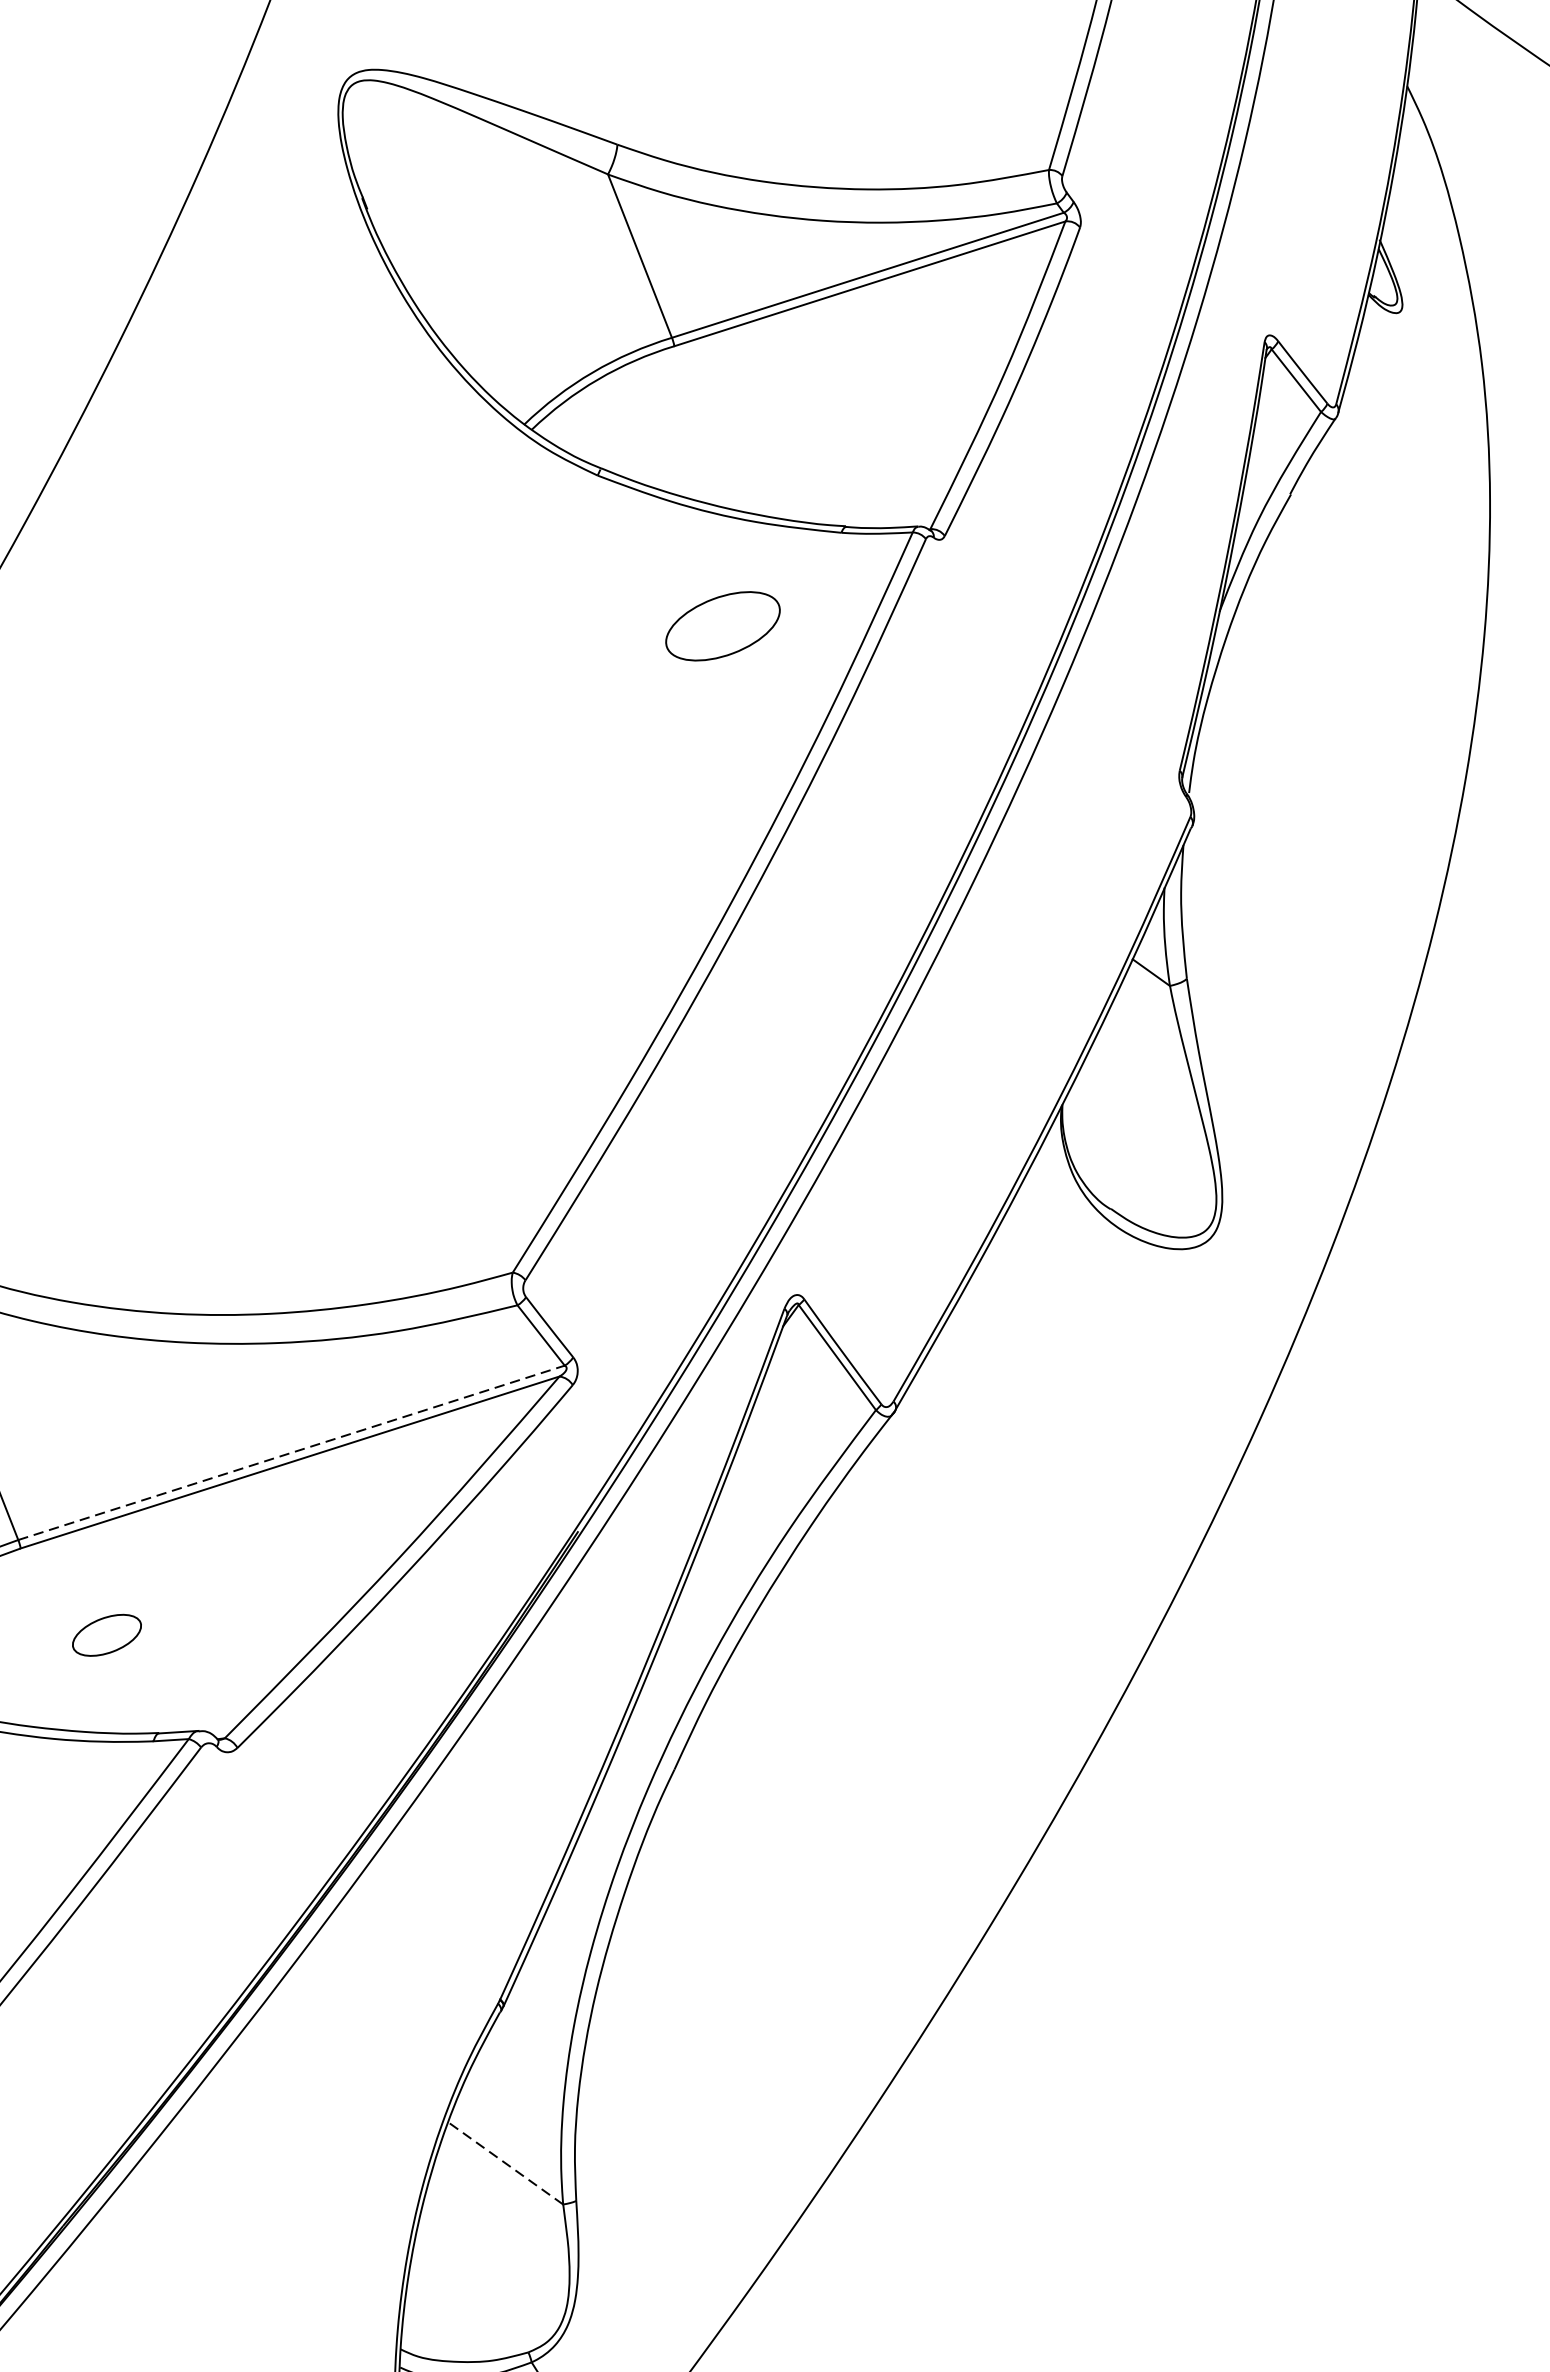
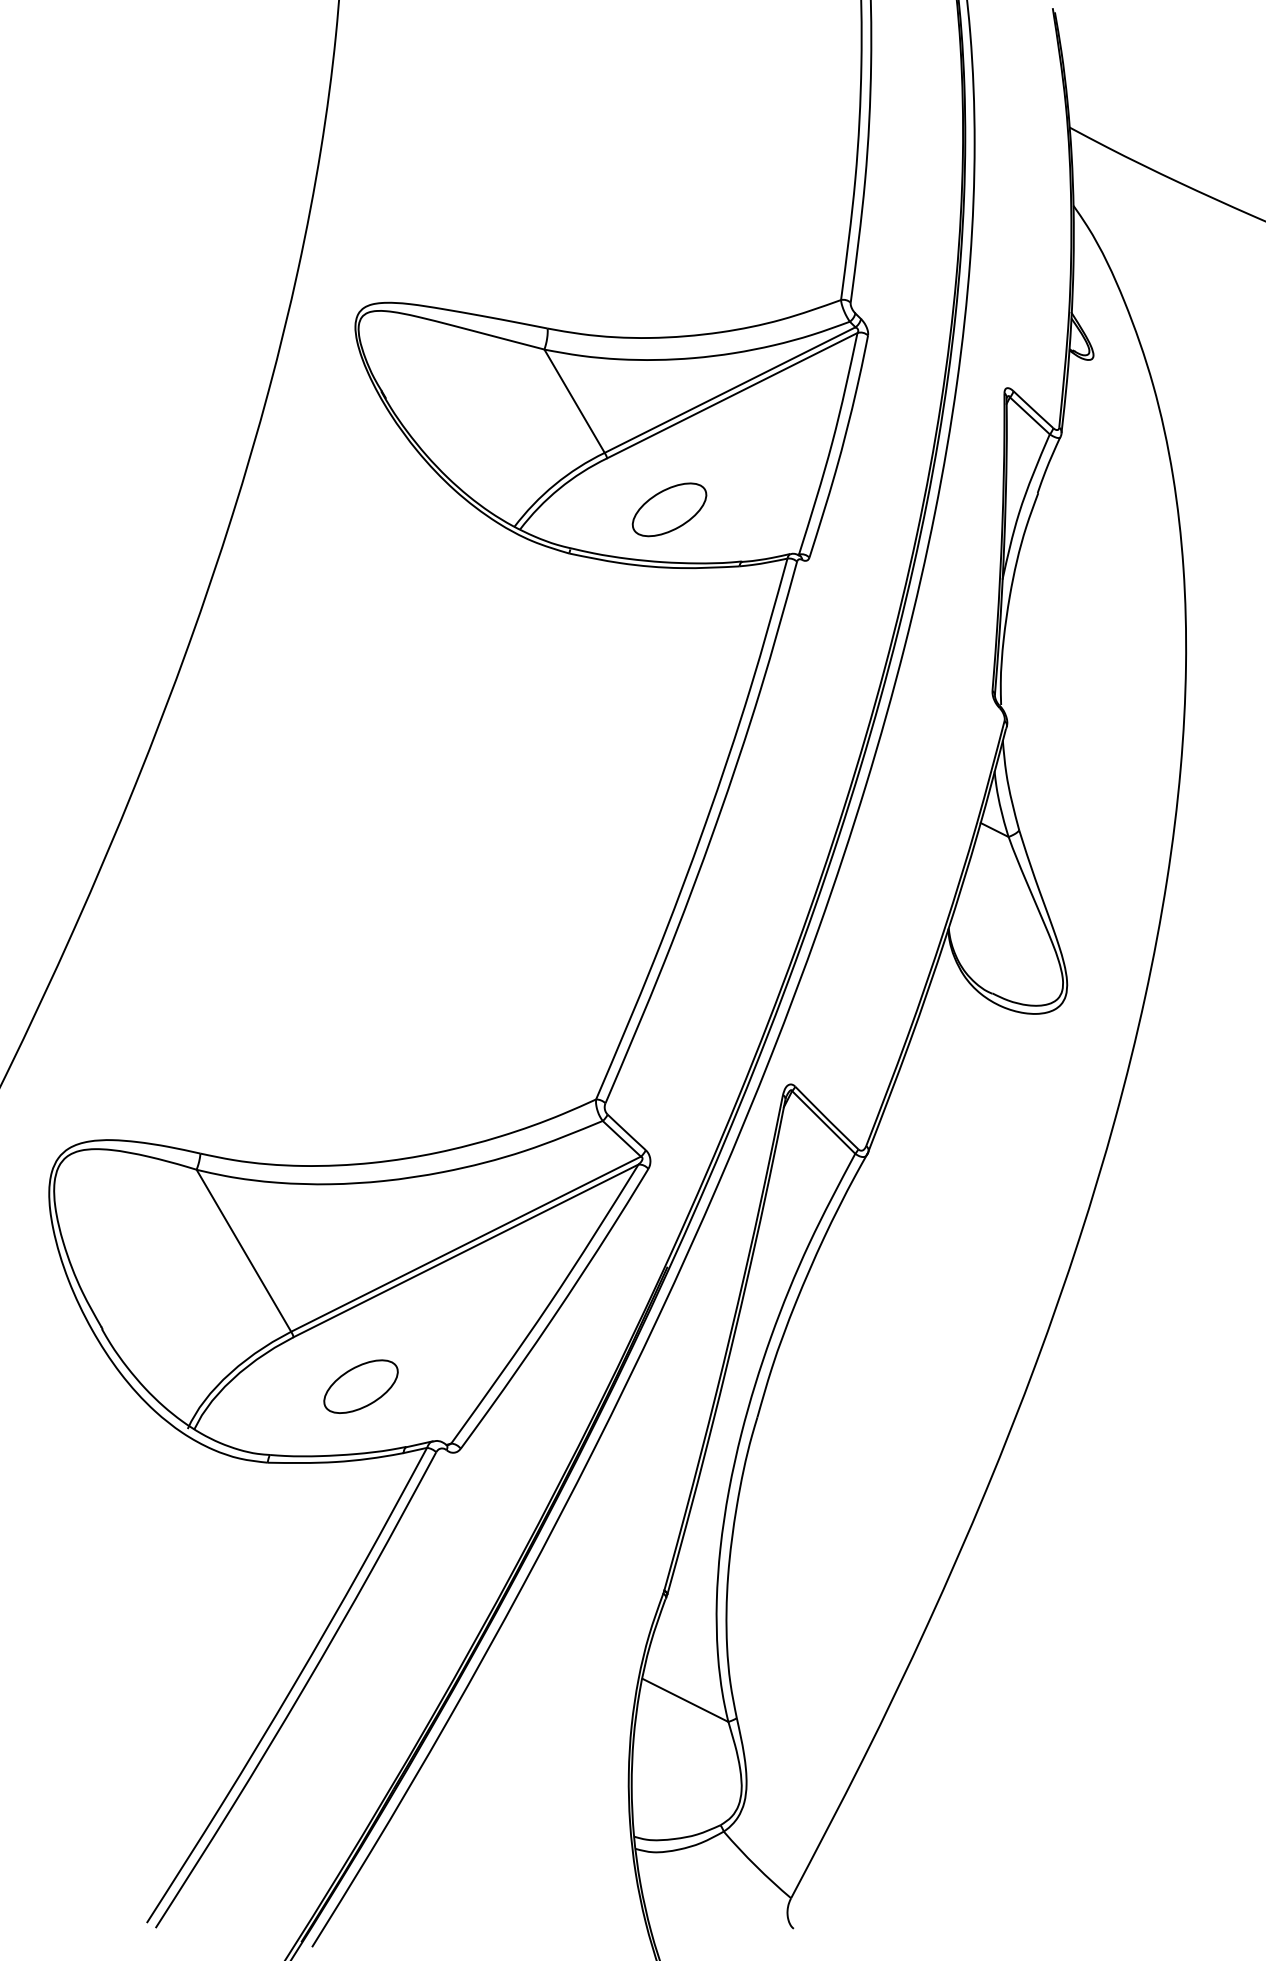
part: (723, 625) -> (669, 509), moved
line: (292, 1453) -> (466, 1244), dashed -> solid
part: (106, 1635) -> (360, 1386), size x1.67
line: (505, 2163) -> (685, 1700), dashed -> solid

